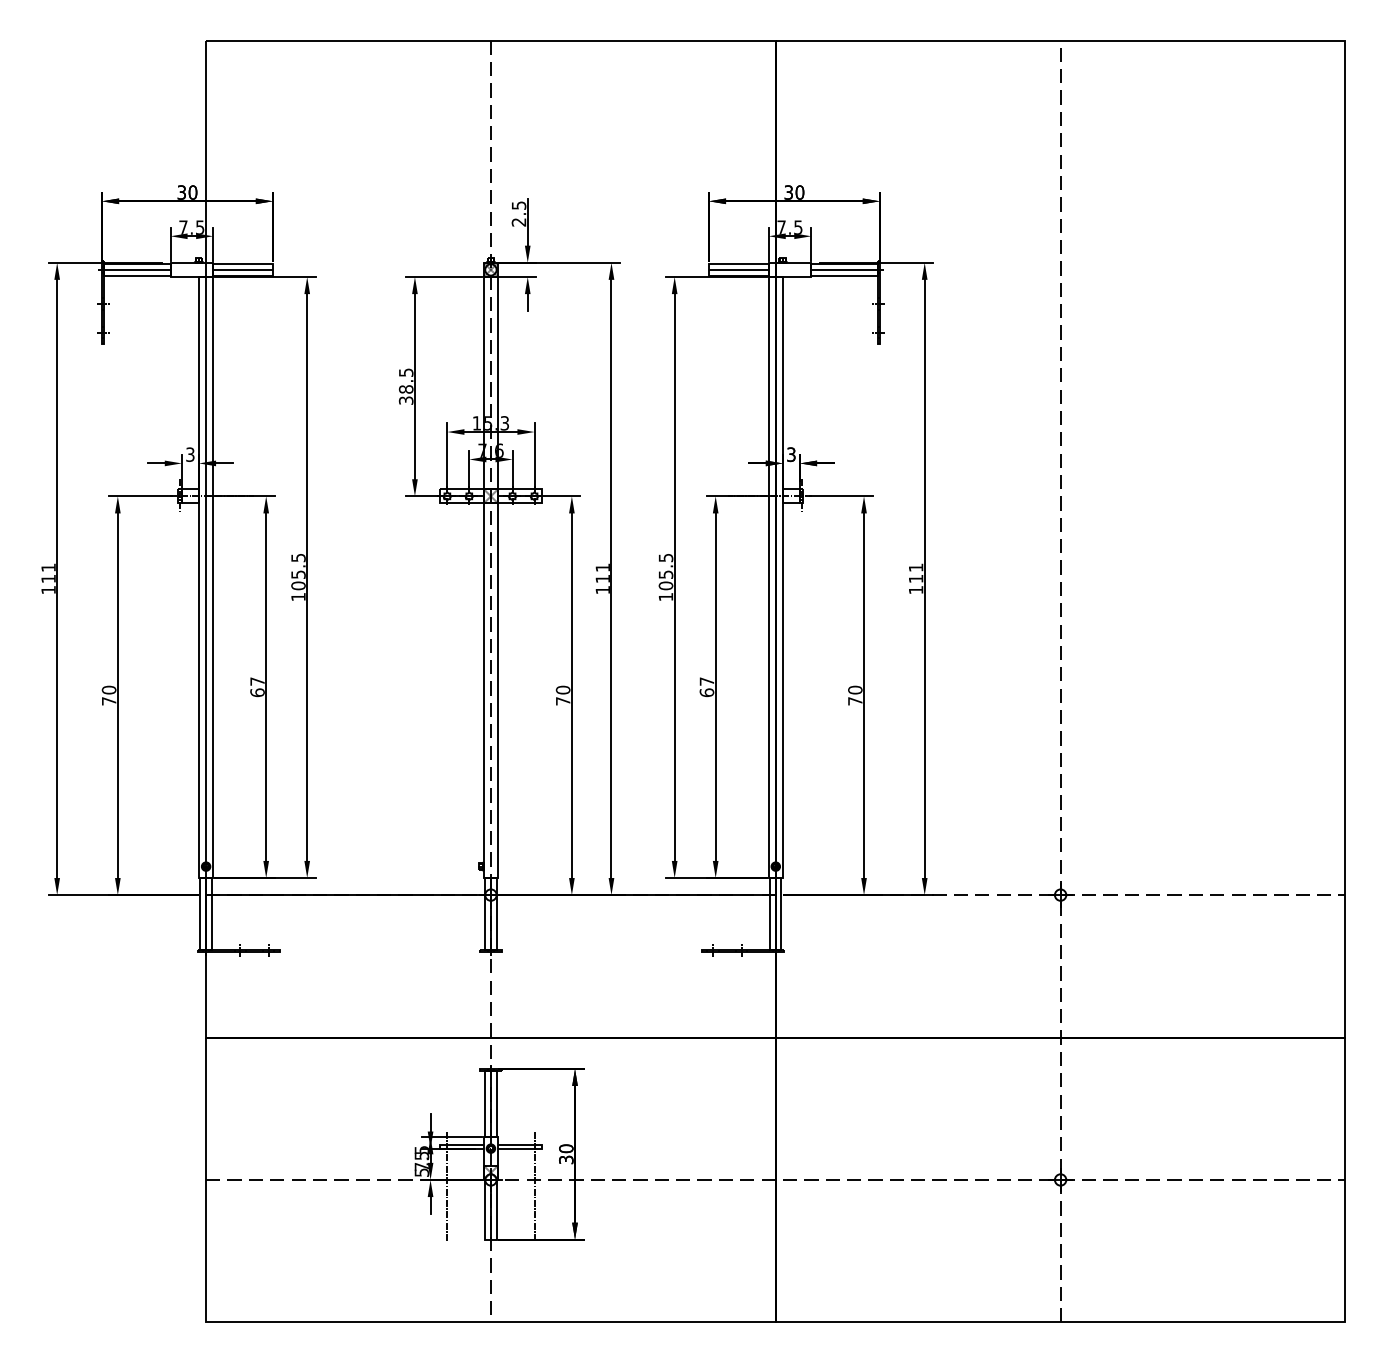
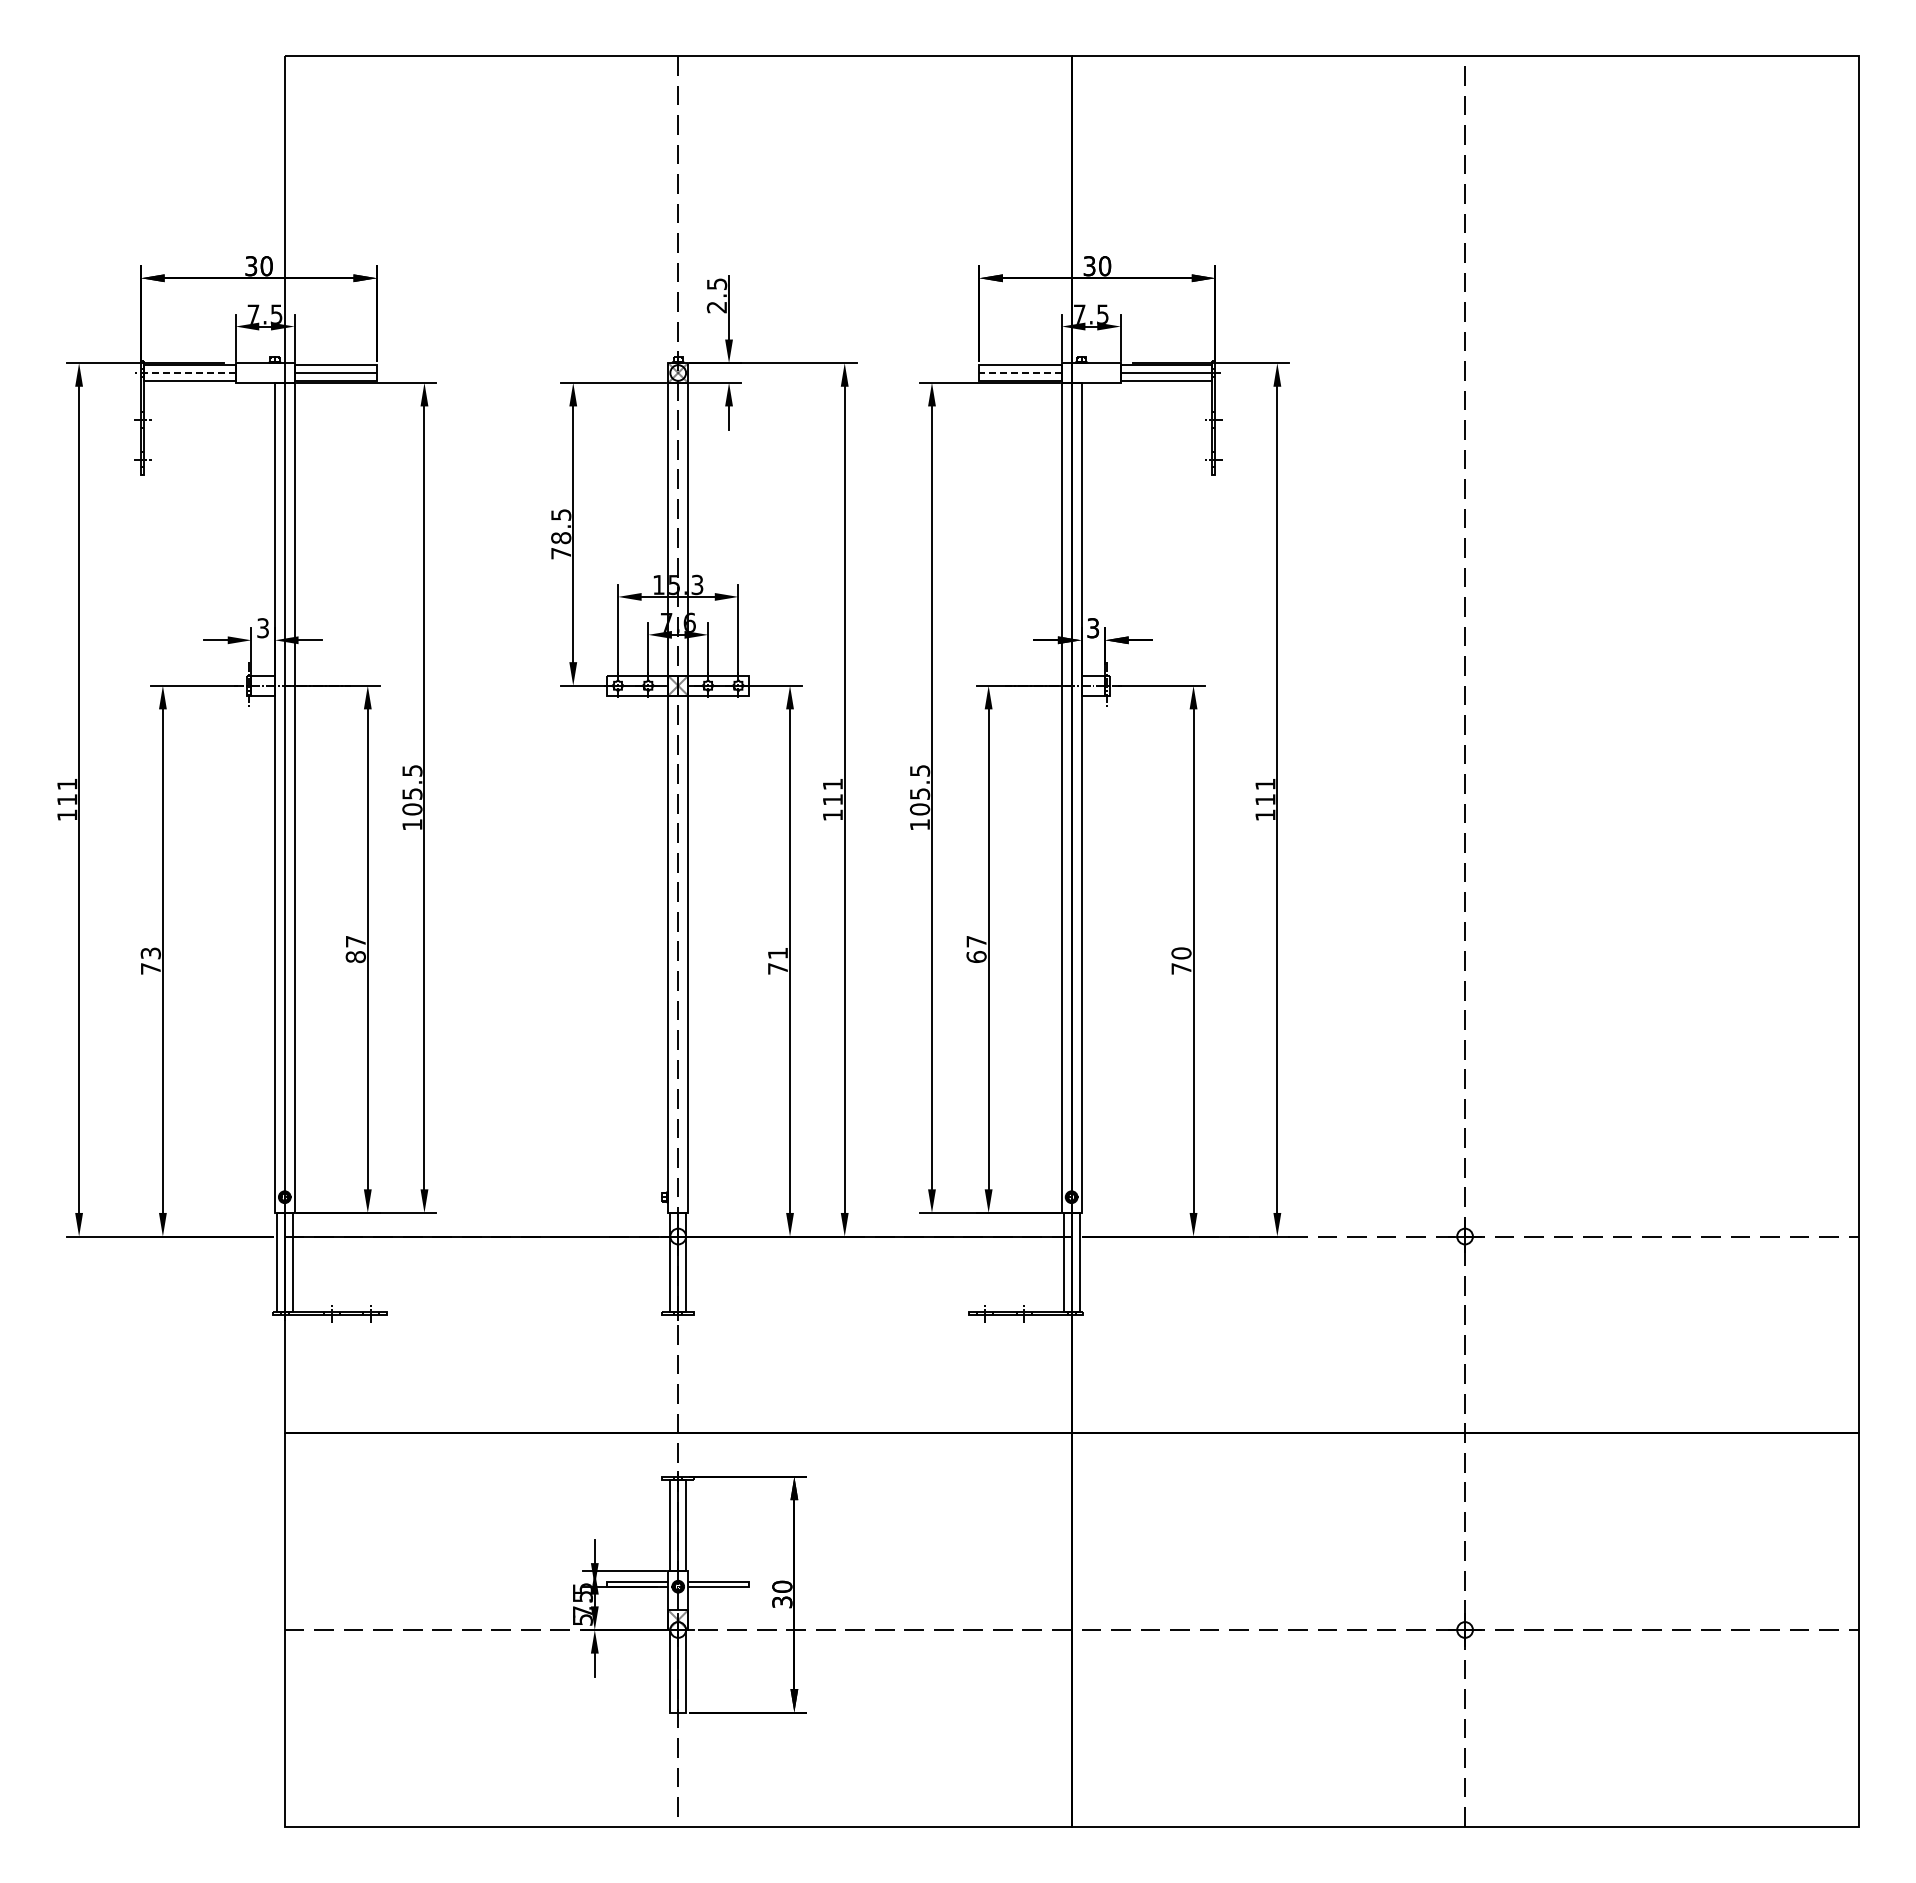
line: (133, 269) -> (184, 372), solid -> dashed
line: (738, 269) -> (1020, 372), solid -> dashed
text: (406, 400) -> (561, 553), 38.5 -> 78.5
text: (108, 690) -> (150, 953), 70 -> 73
text: (562, 690) -> (777, 953), 70 -> 71
text: (257, 692) -> (355, 956), 67 -> 87
line: (447, 1186) -> (618, 1639), removed
line: (534, 1186) -> (738, 1639), removed

